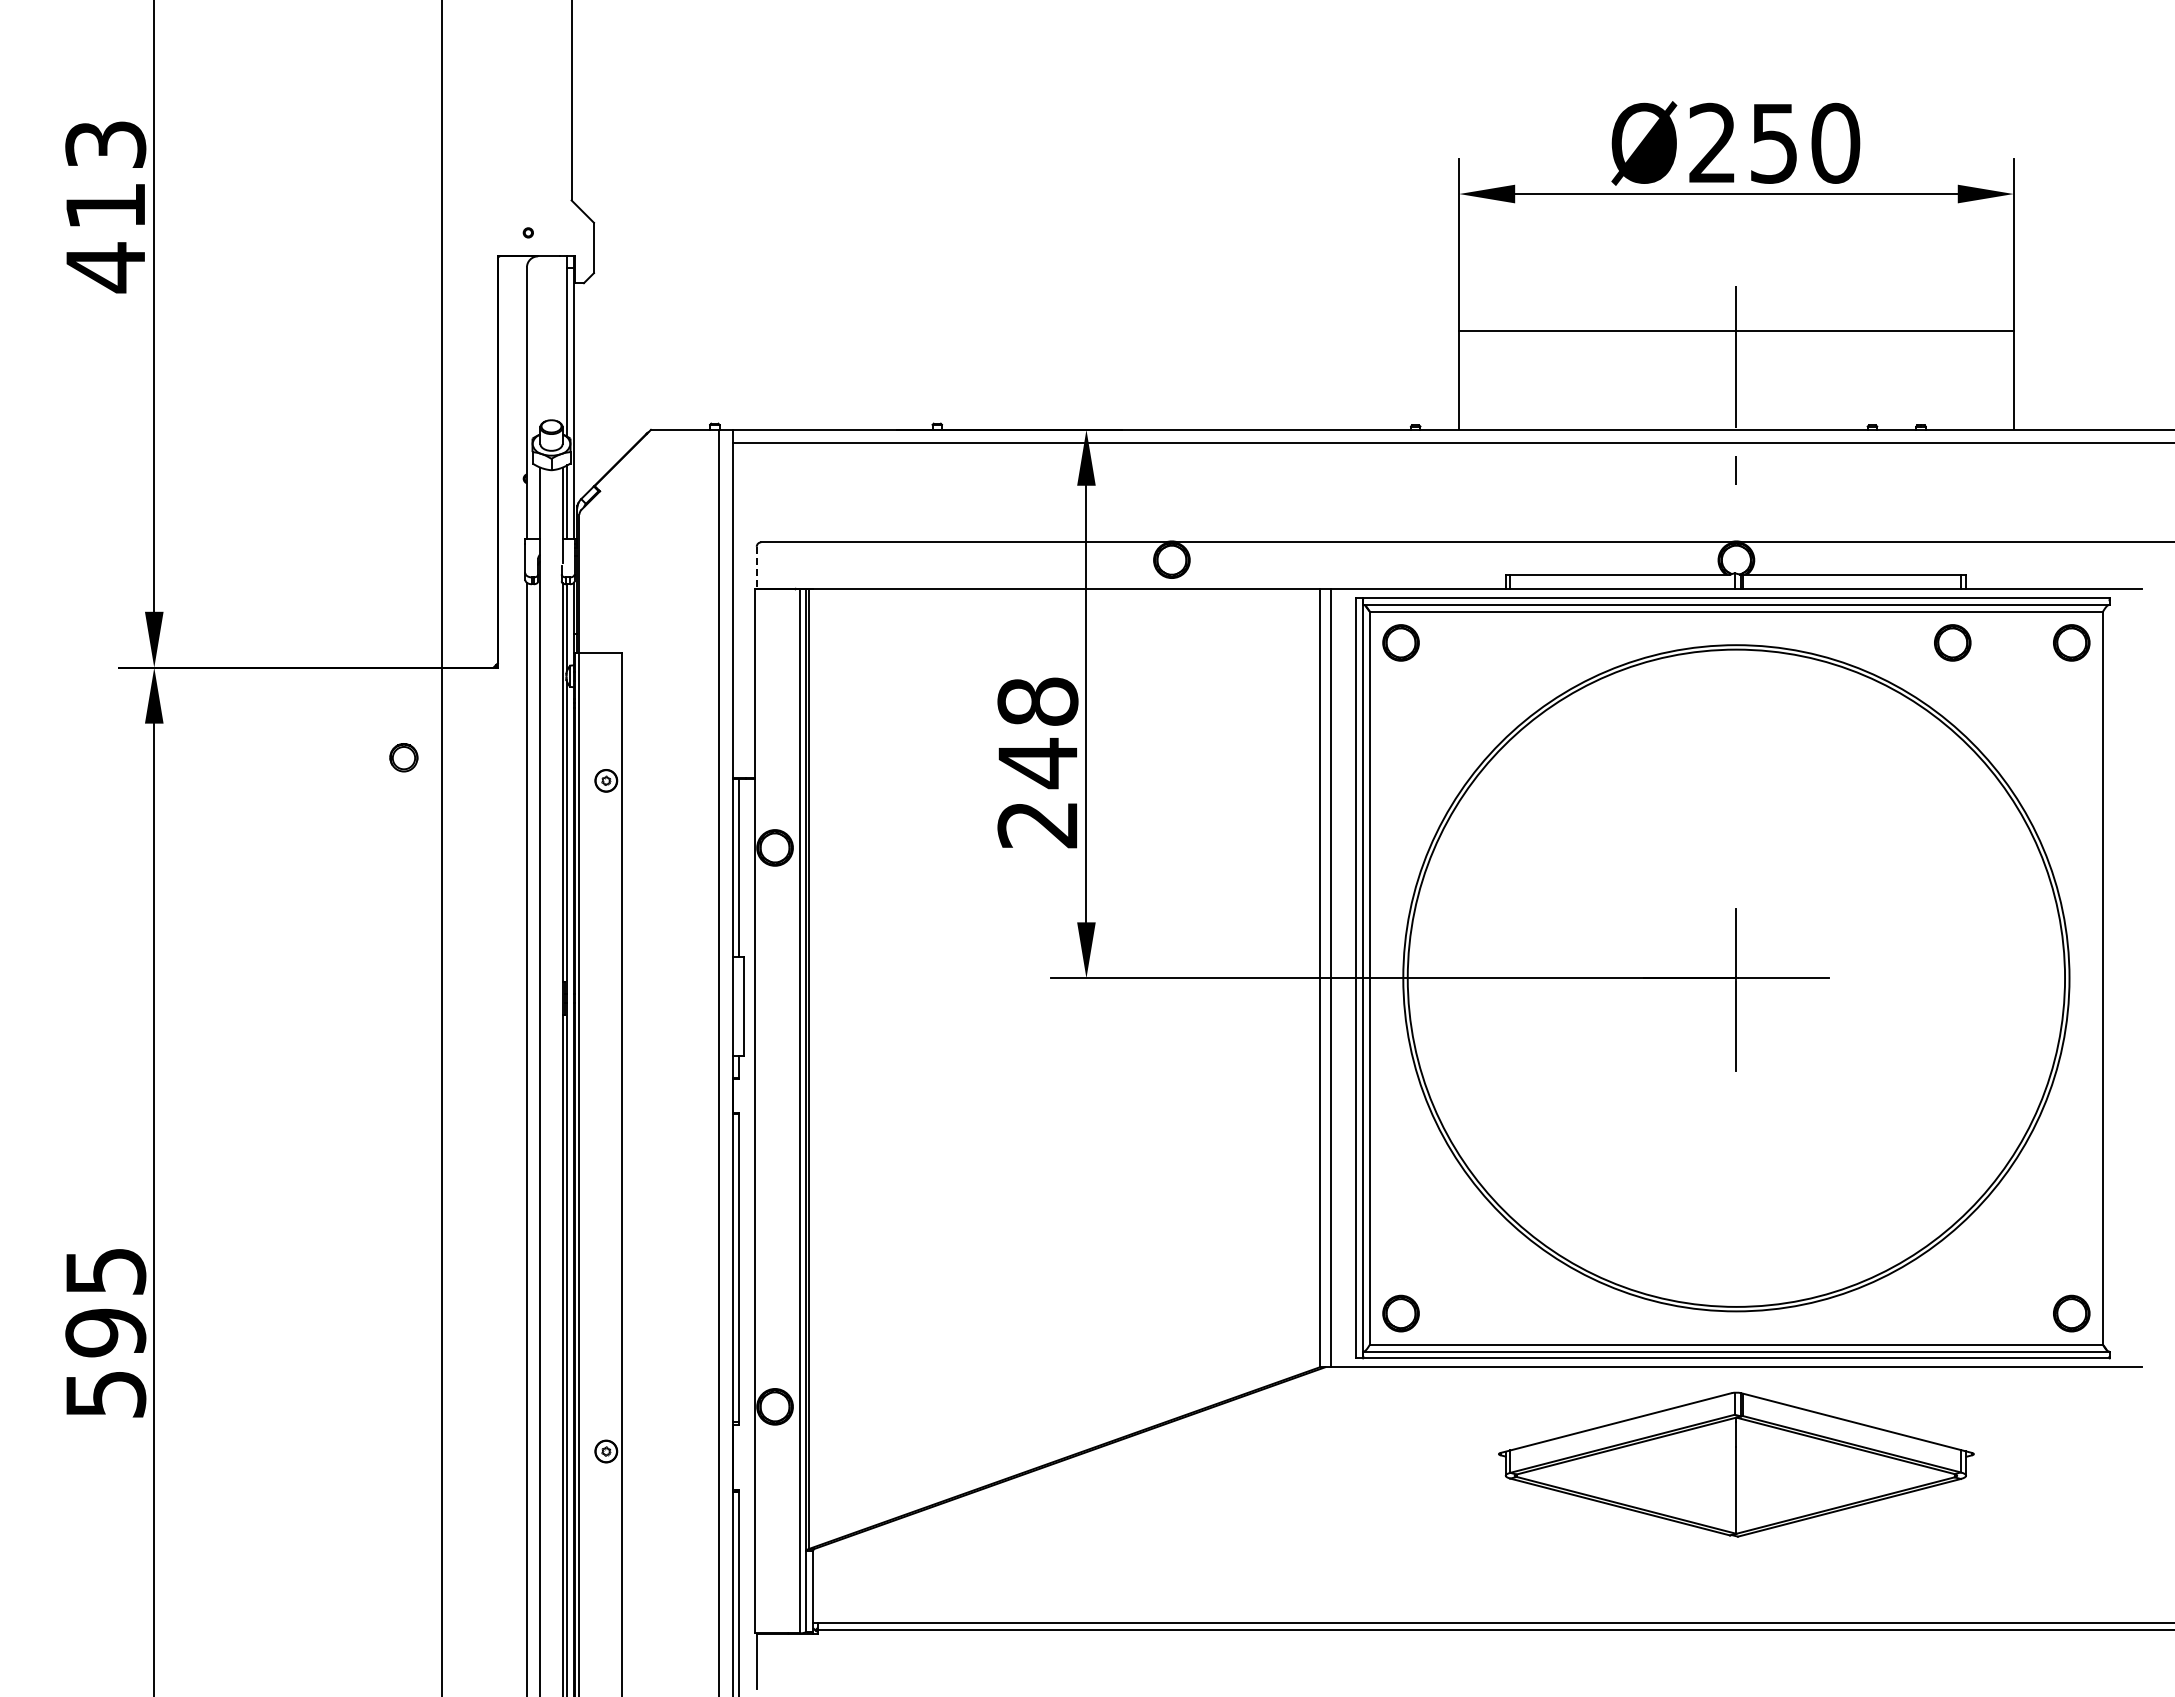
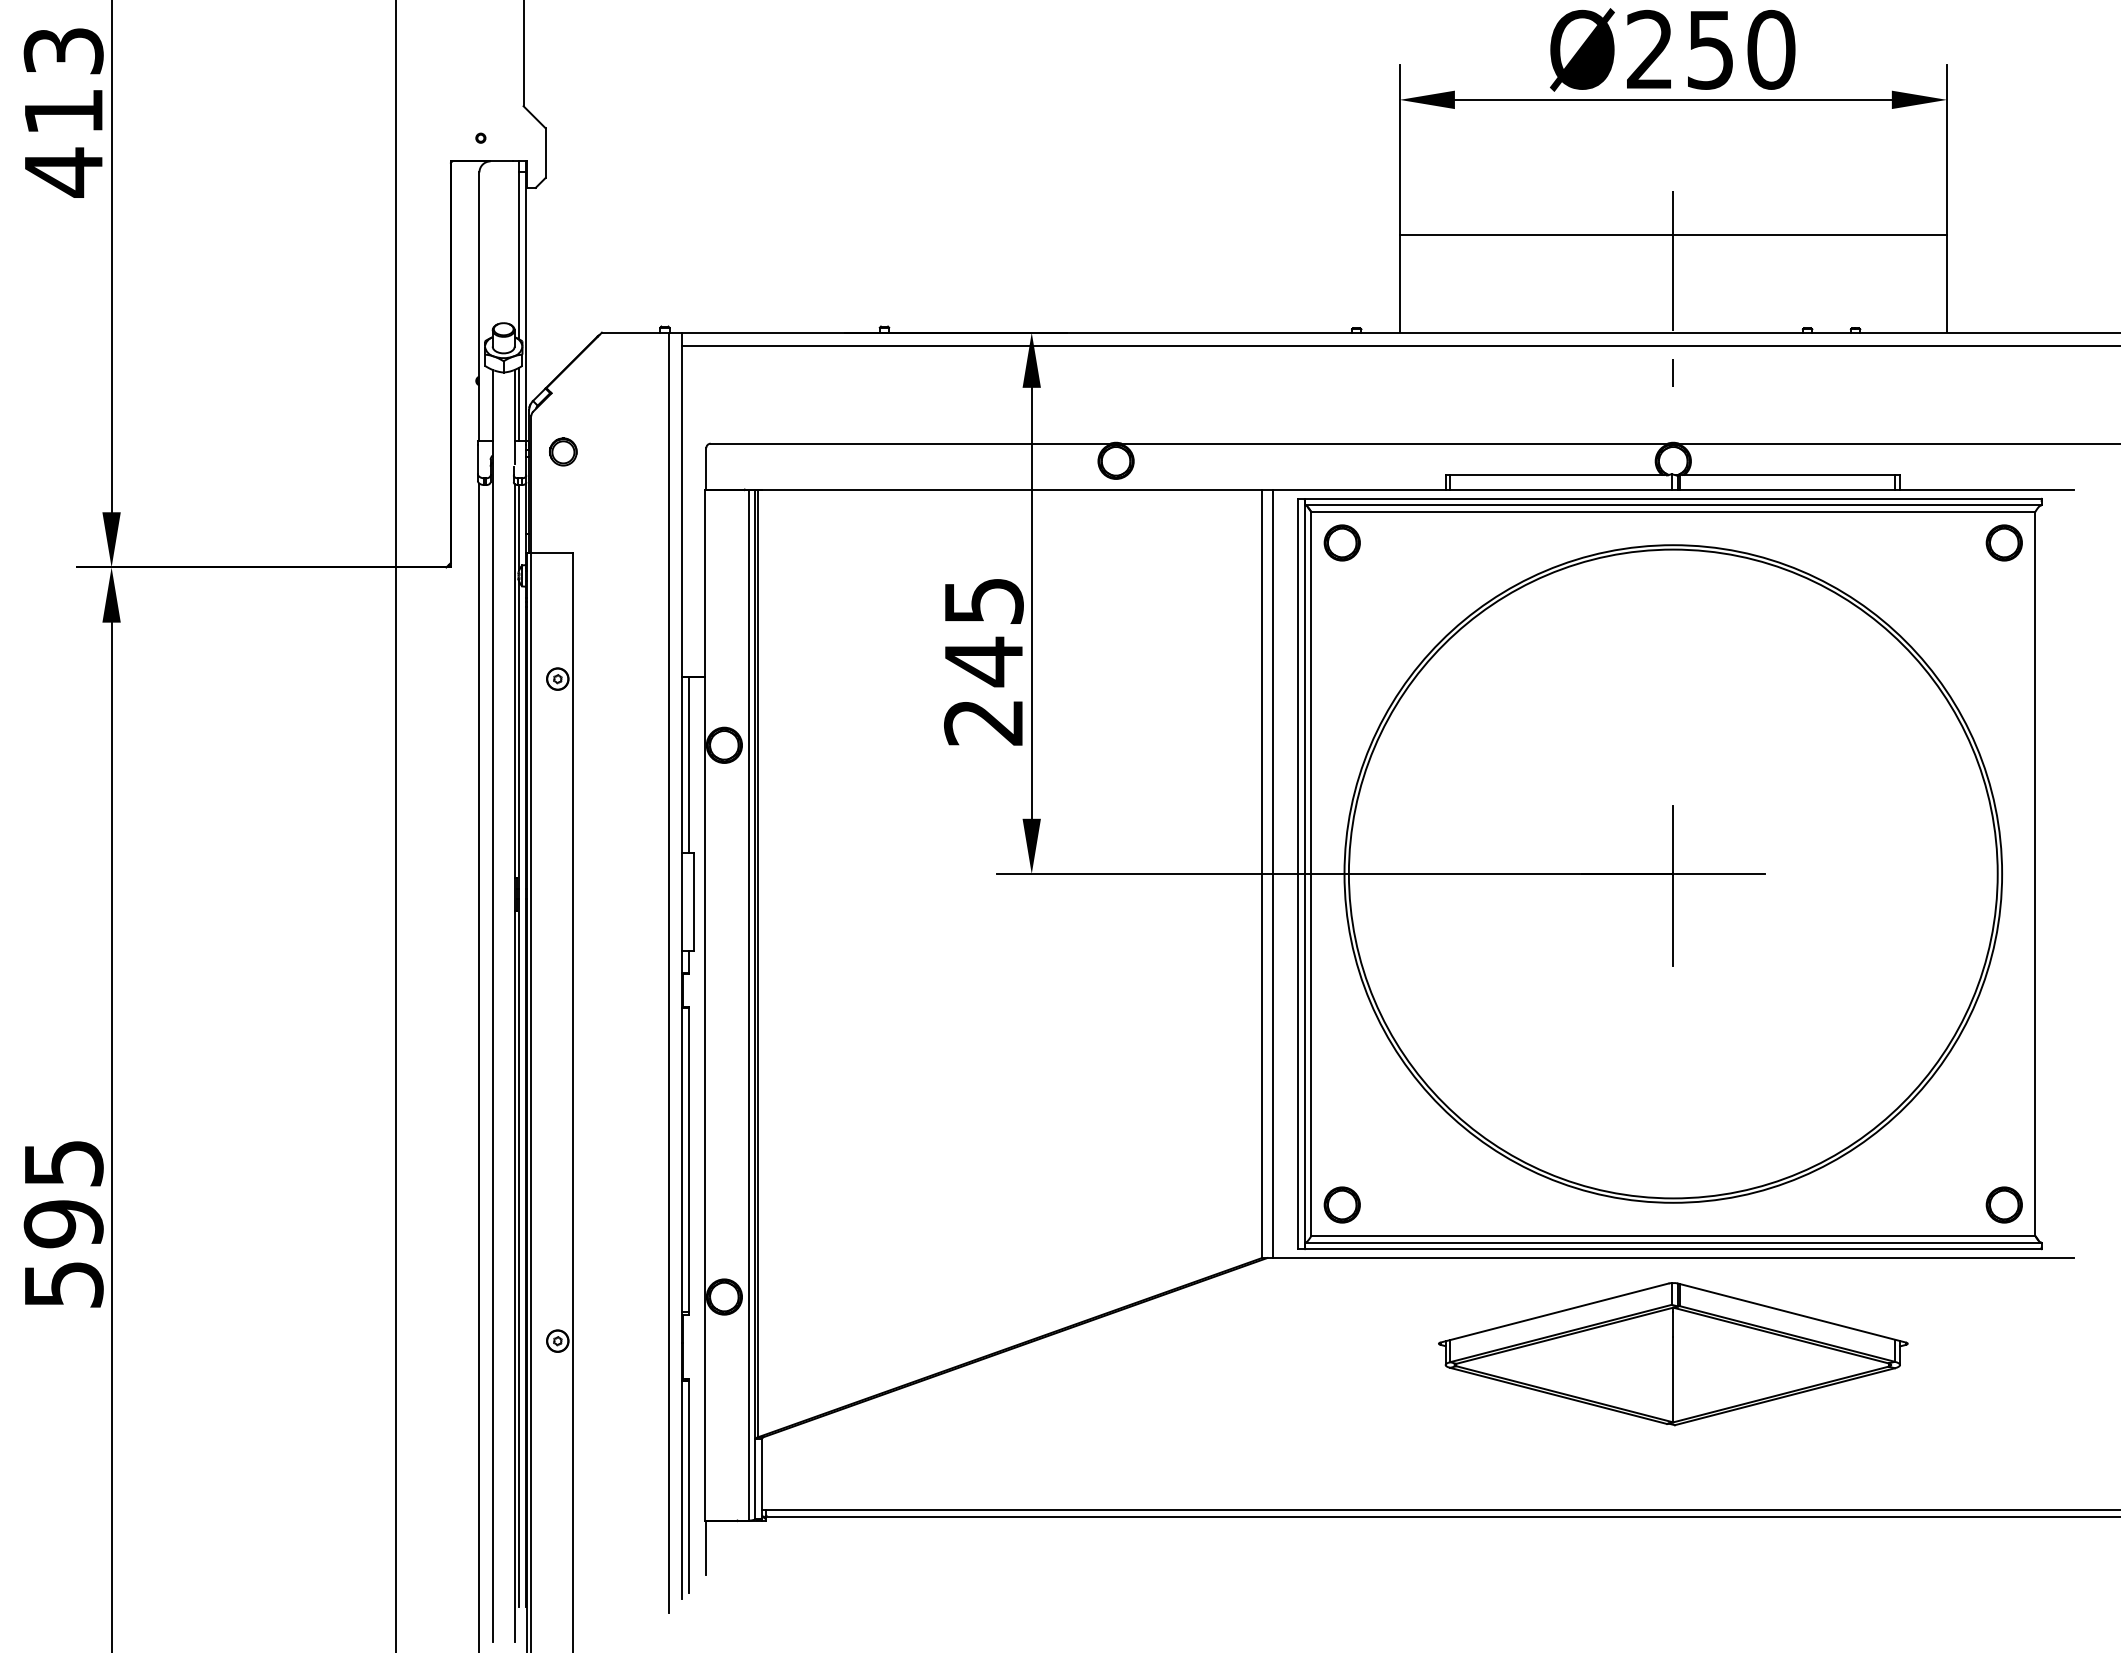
line: (756, 568) -> (706, 469), dashed -> solid
part: (1952, 642) -> (1886, 542), removed
text: (1037, 701) -> (983, 600), 248 -> 245
part: (403, 757) -> (562, 451), moved

